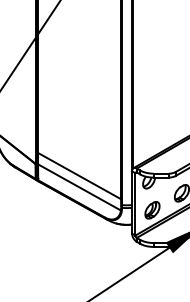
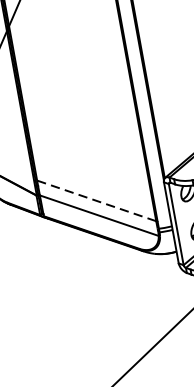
line: (79, 176) -> (96, 201), solid -> dashed

